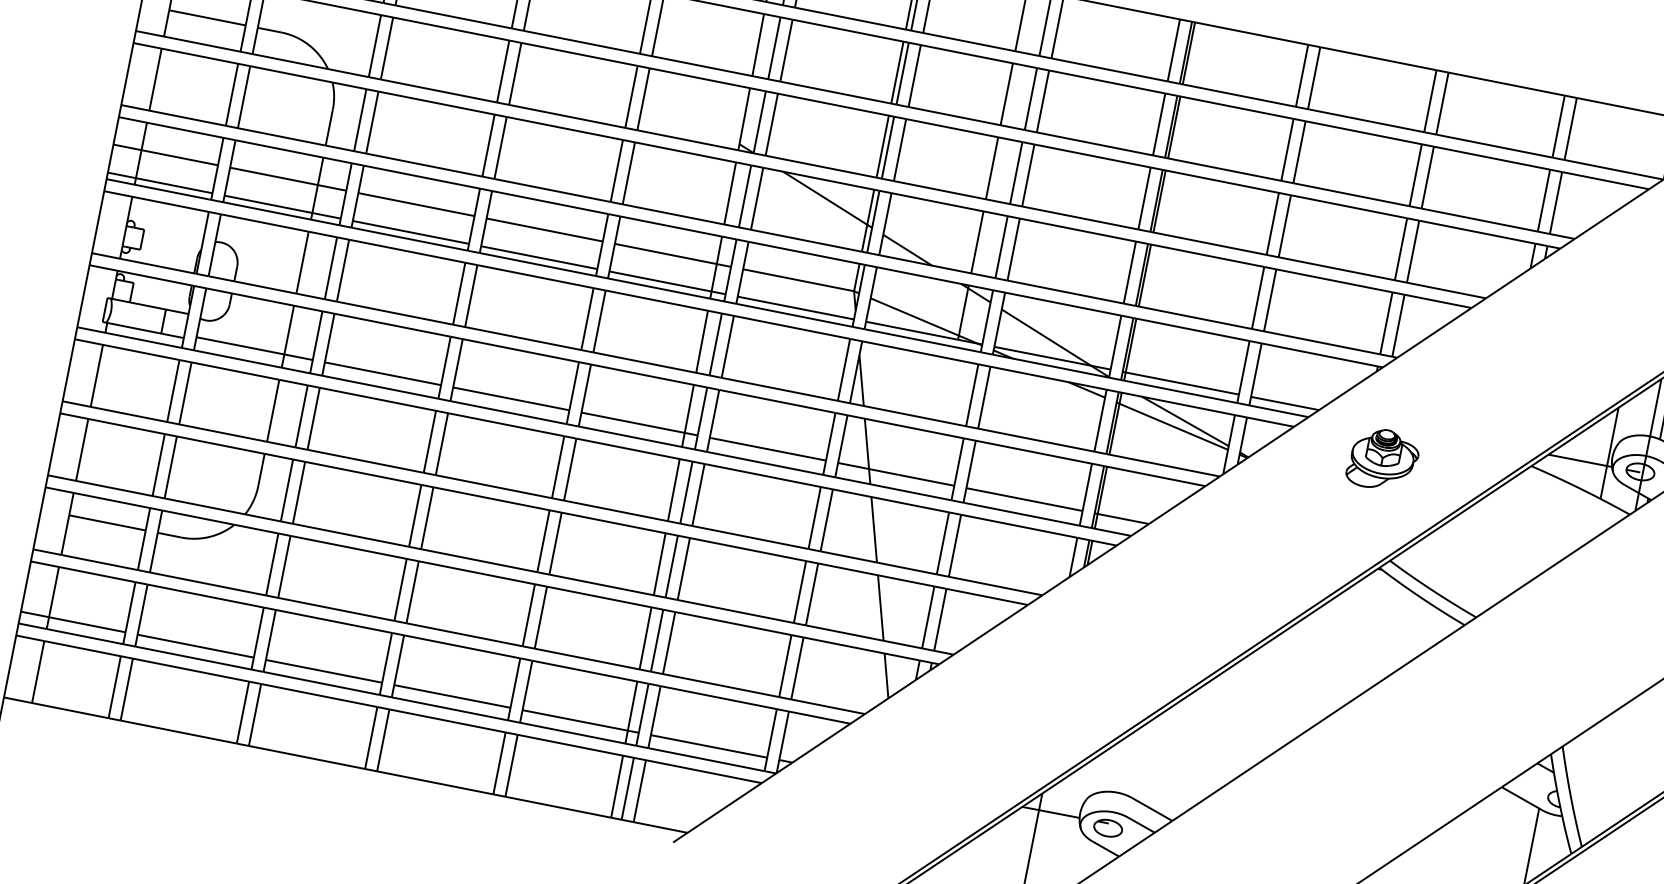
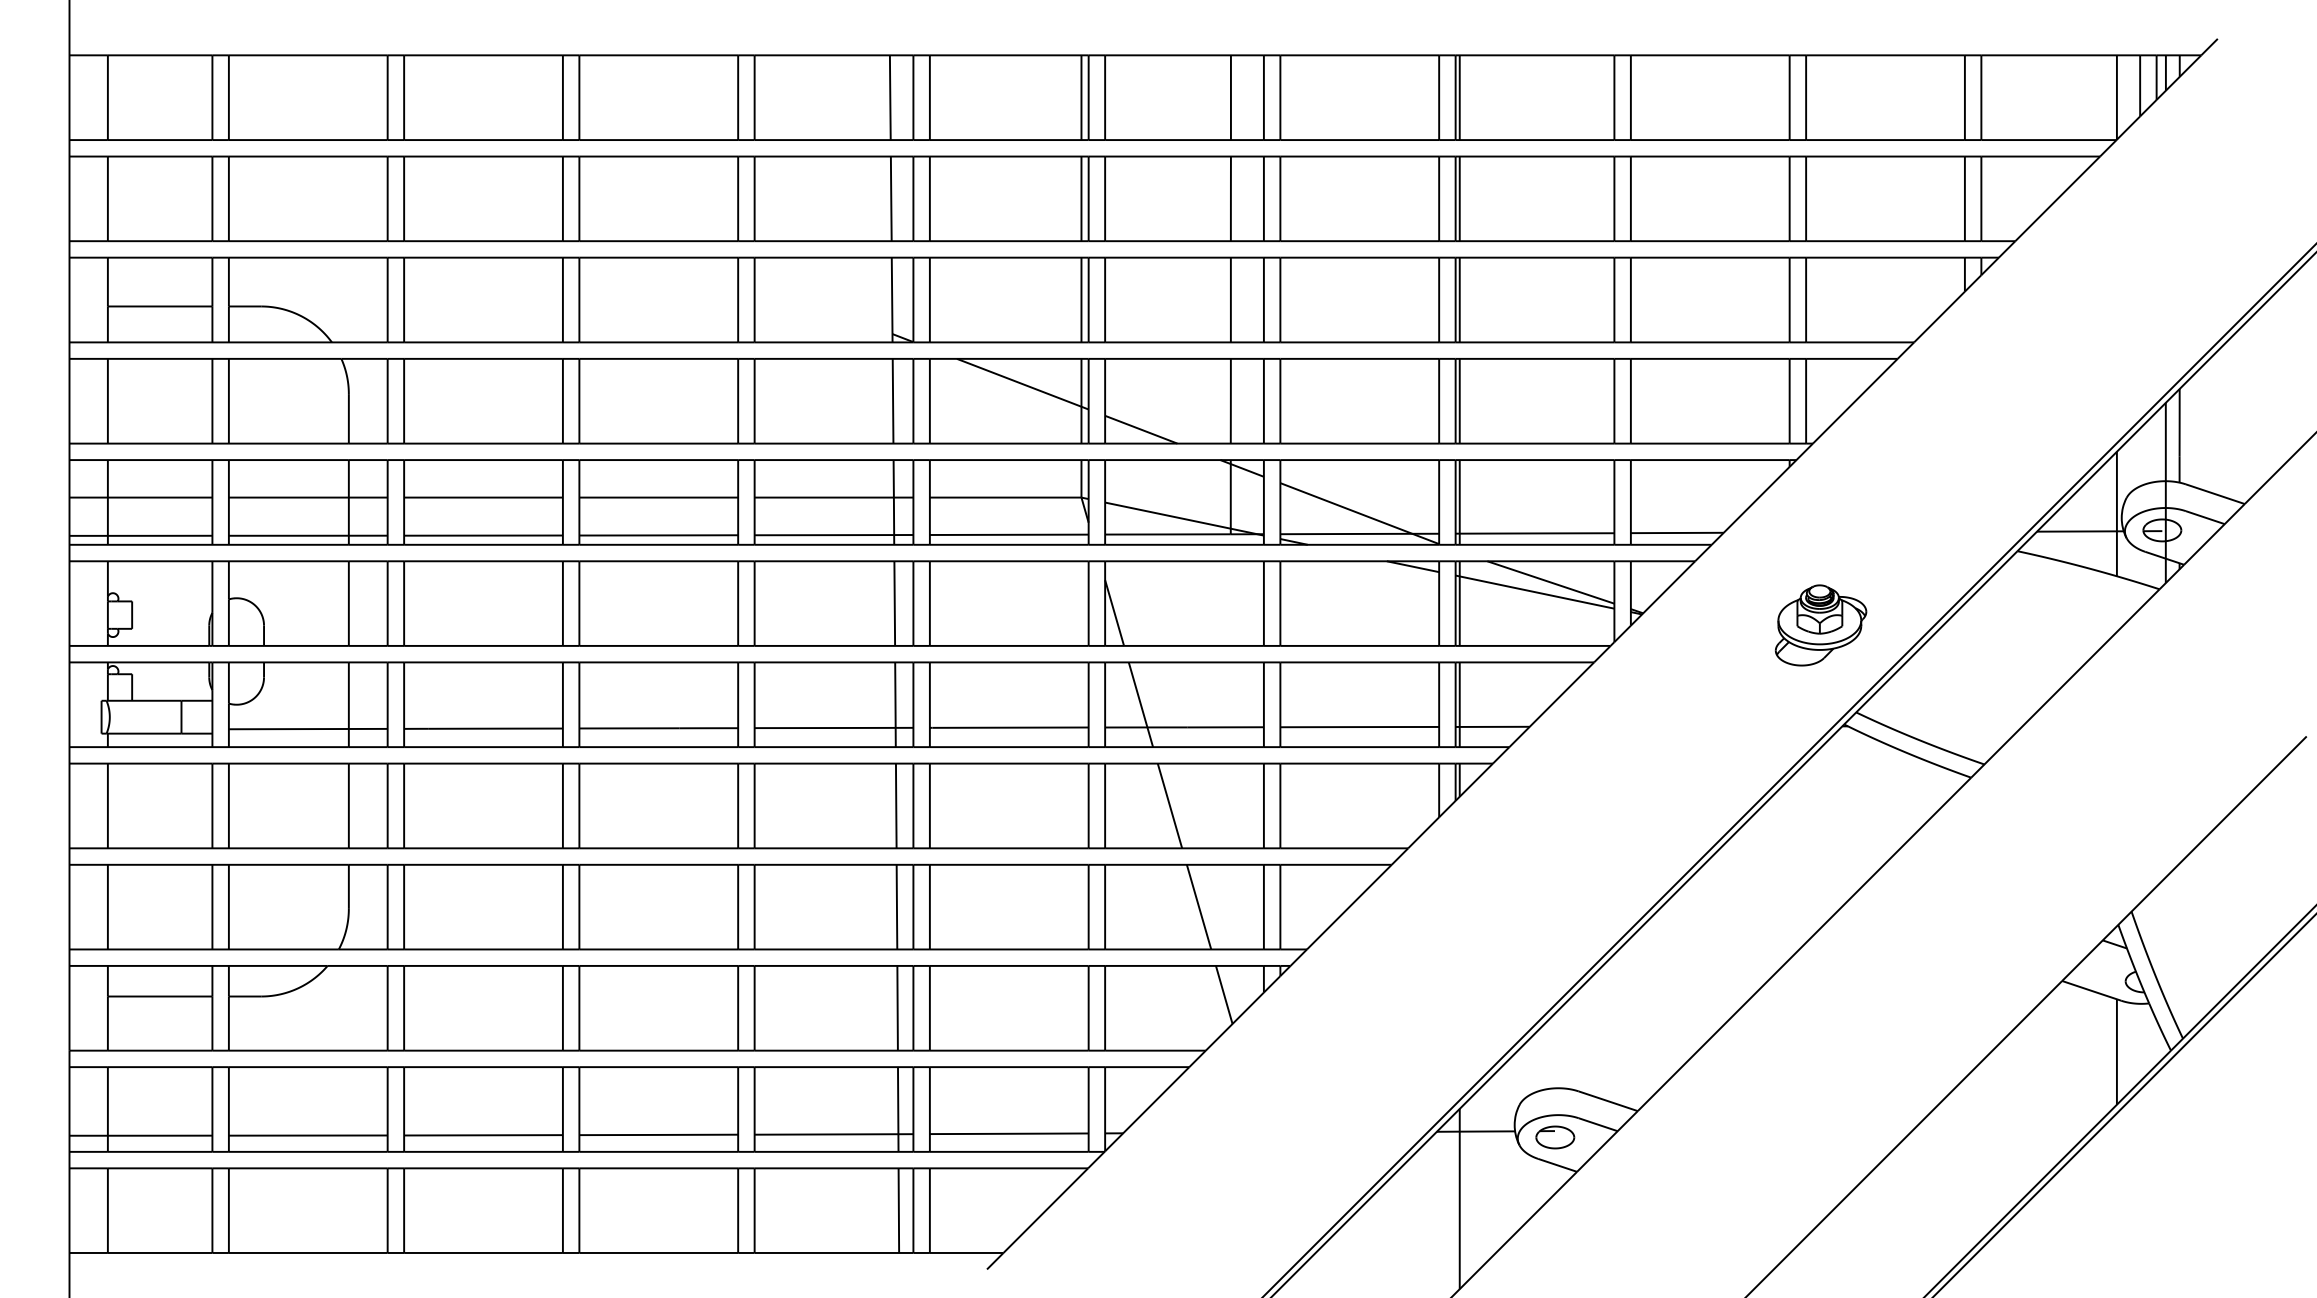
part: (1382, 459) -> (1820, 625), moved

